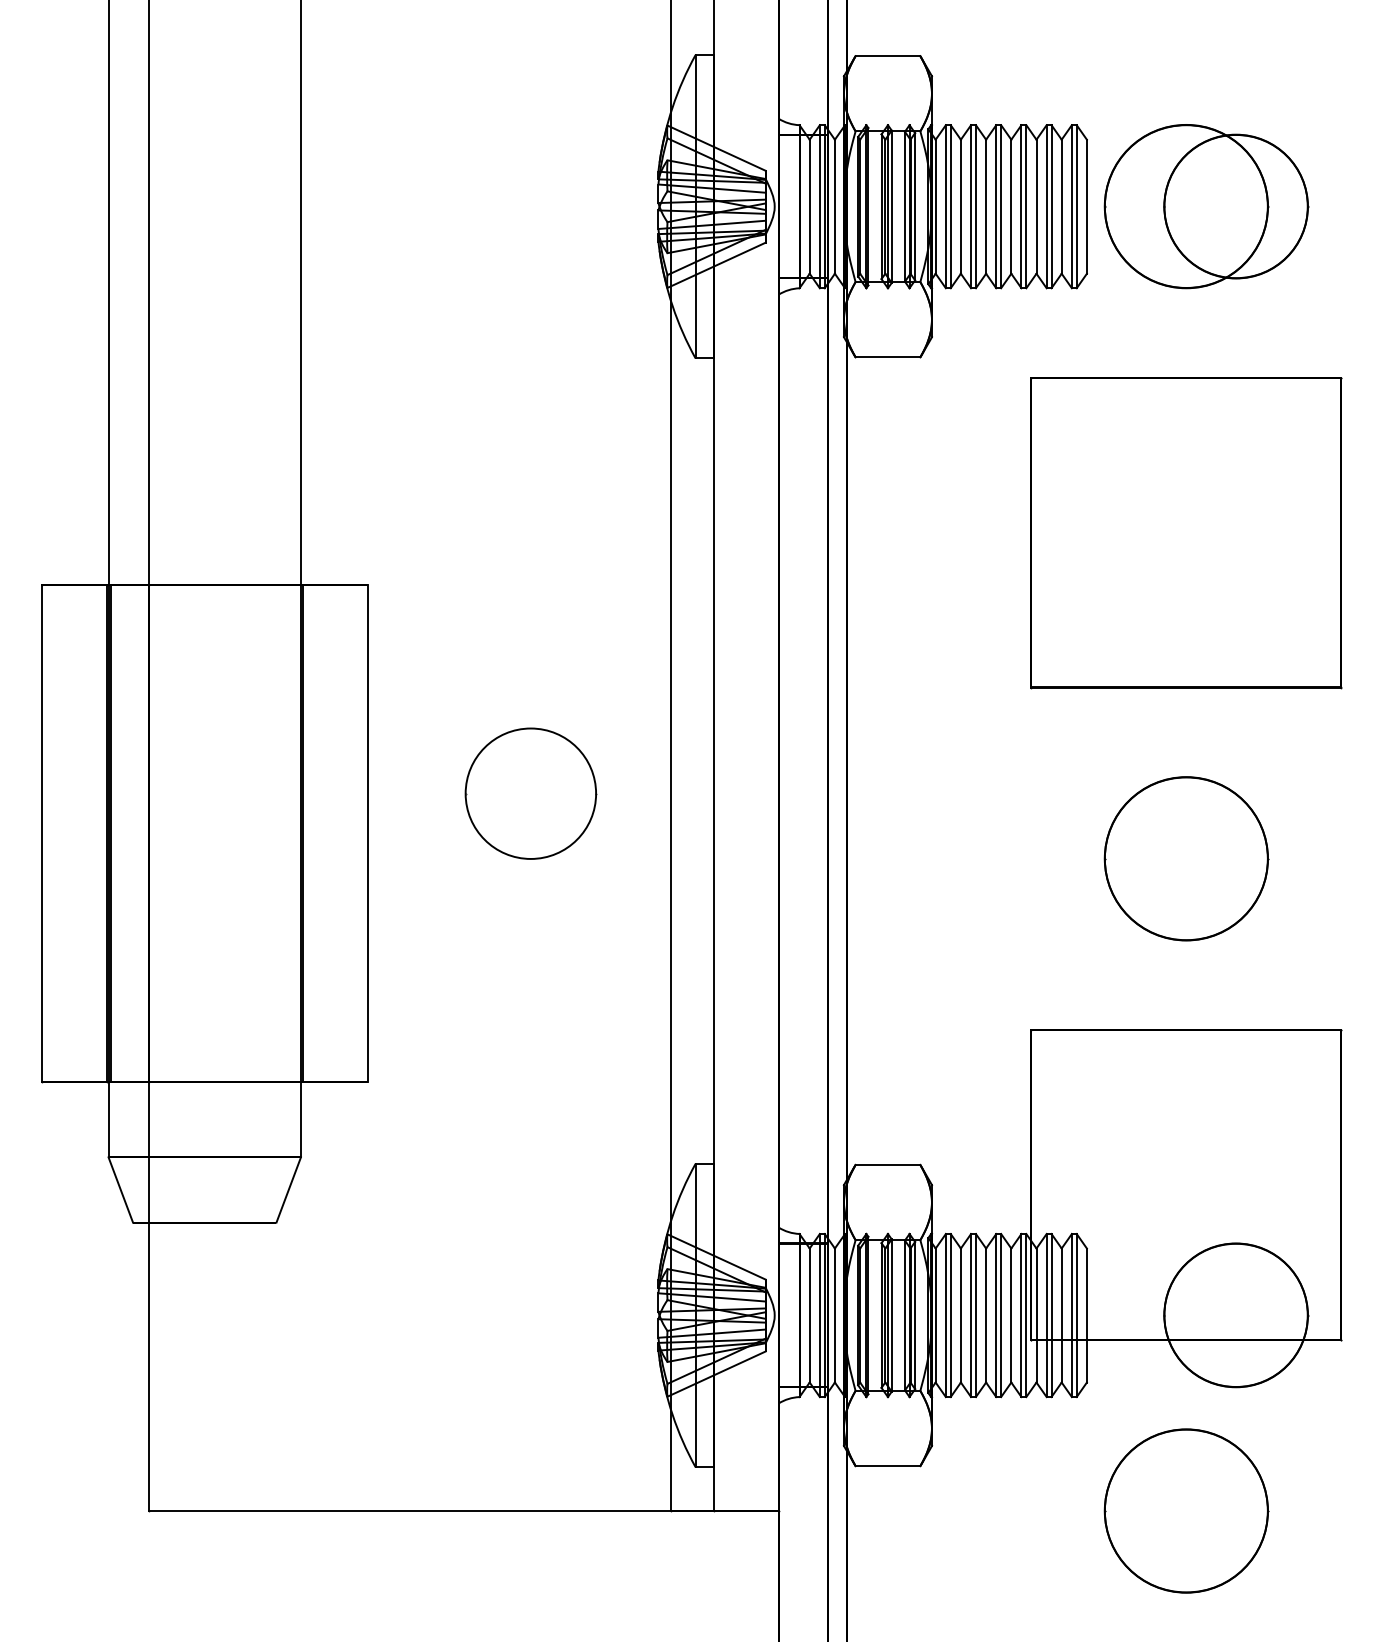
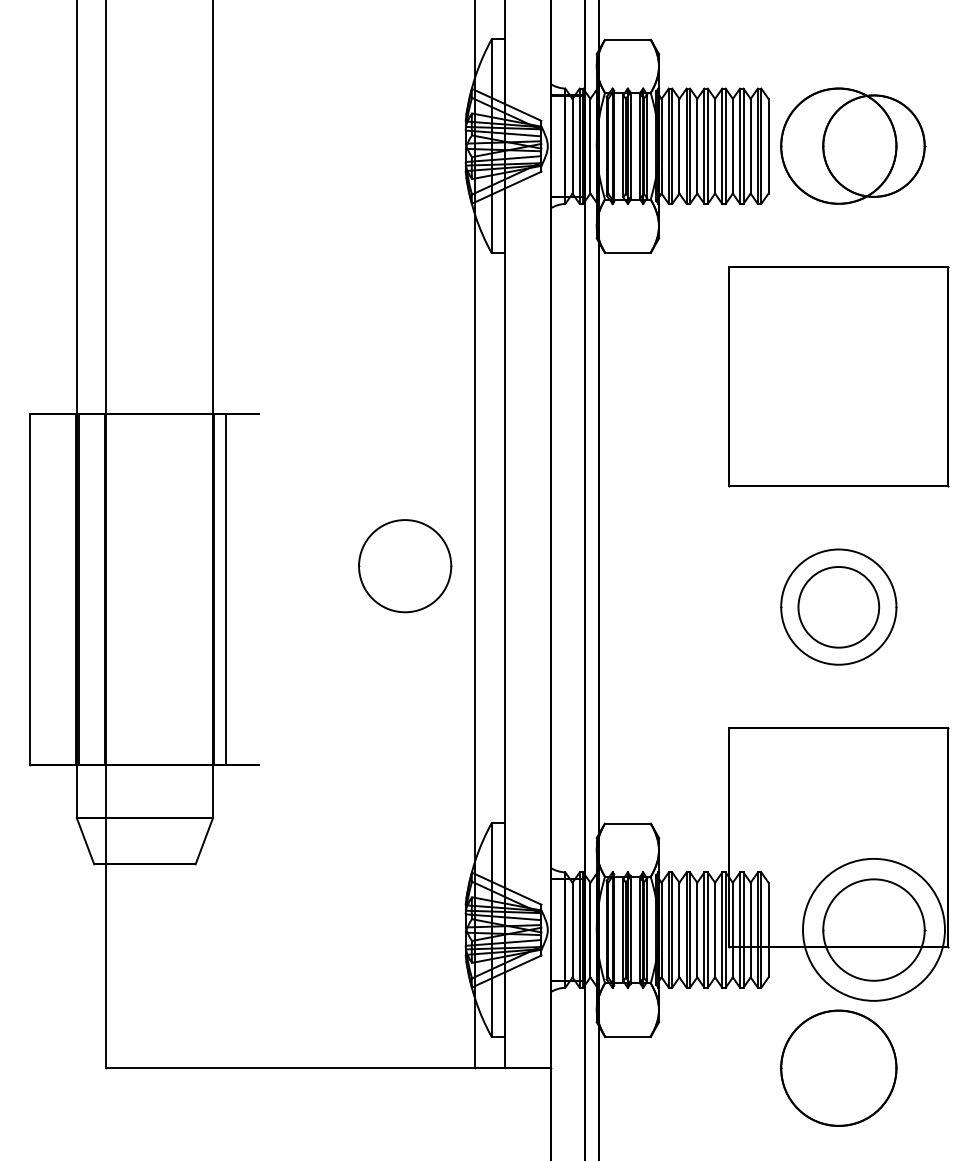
part: (530, 793) -> (404, 566), moved
line: (367, 833) -> (226, 589), moved
circle: (1185, 858) -> (838, 607), size x0.7
circle: (1235, 1314) -> (873, 929), size x1.4

